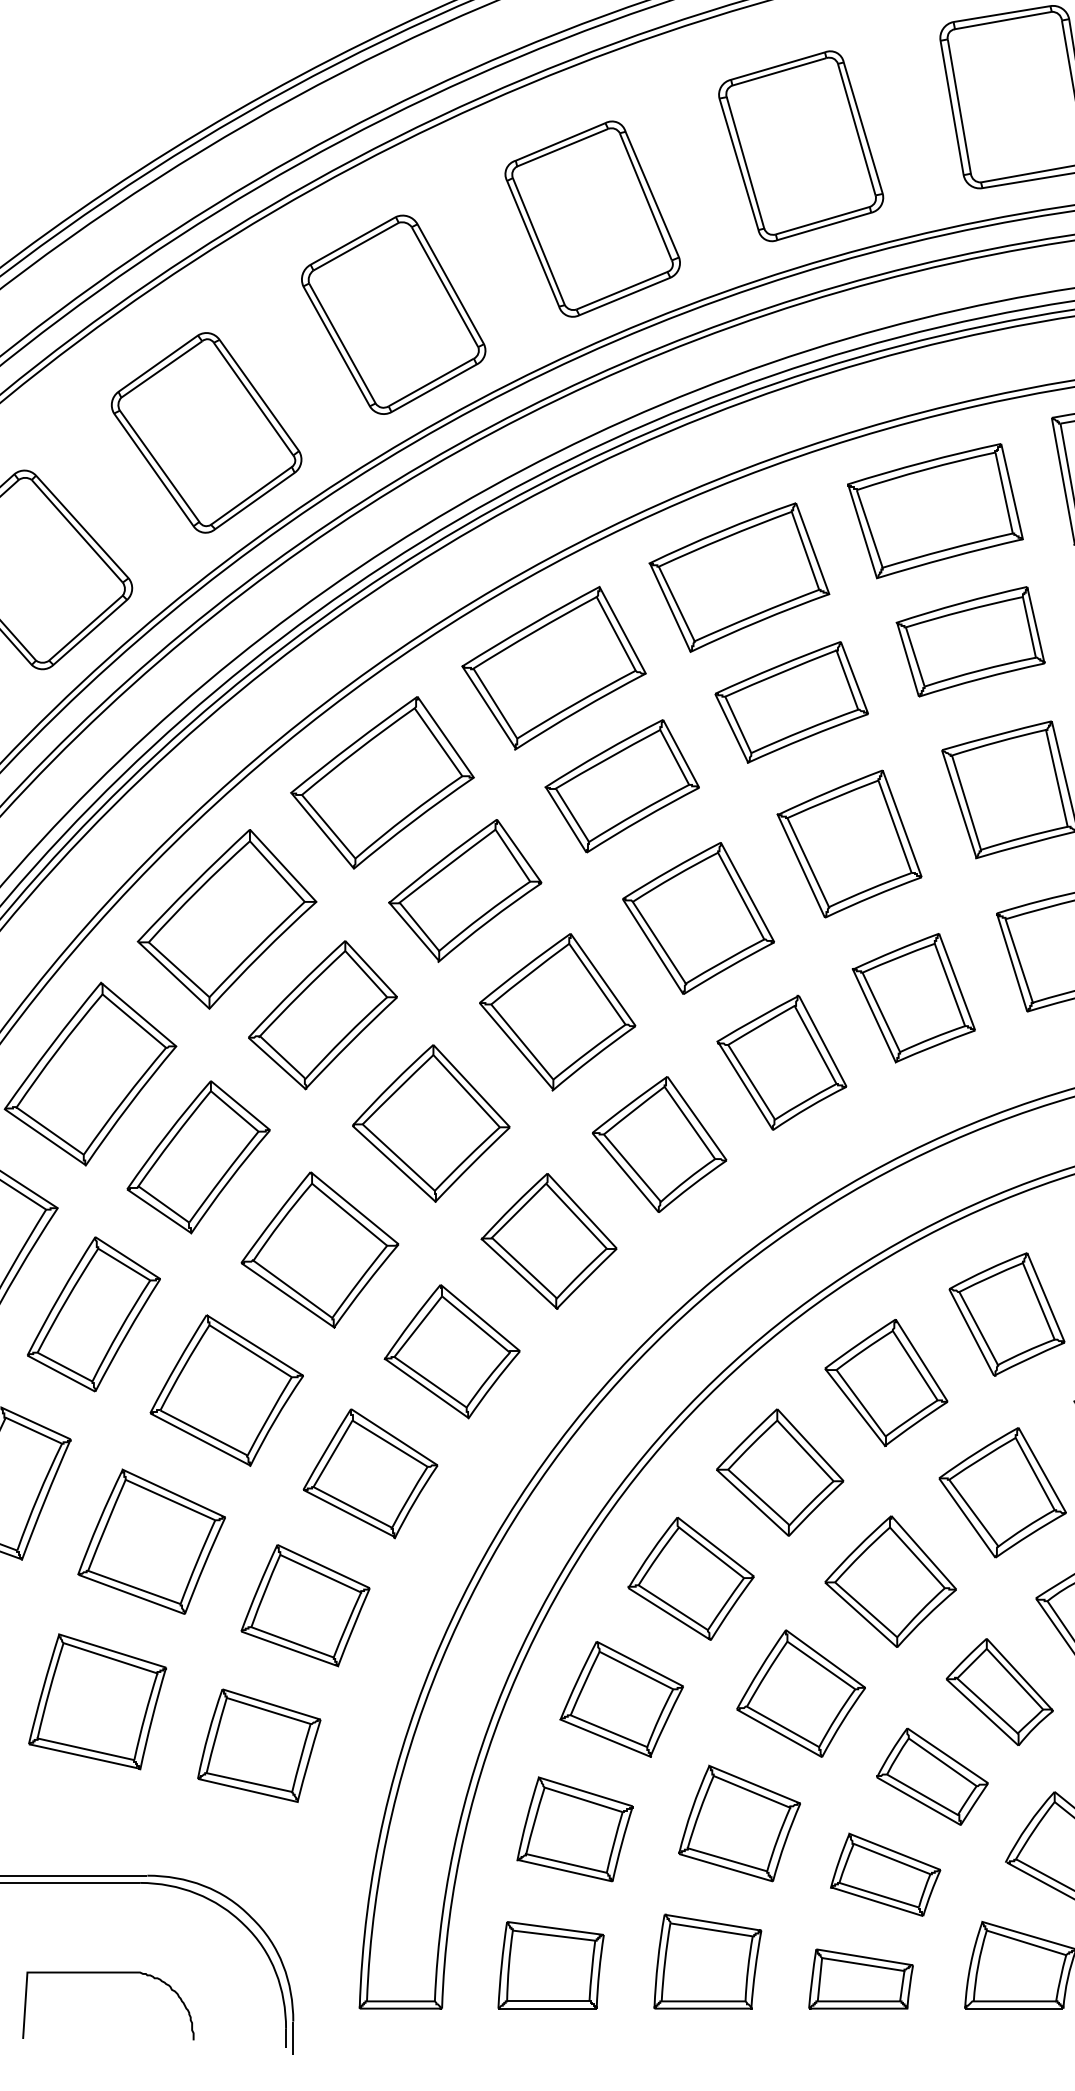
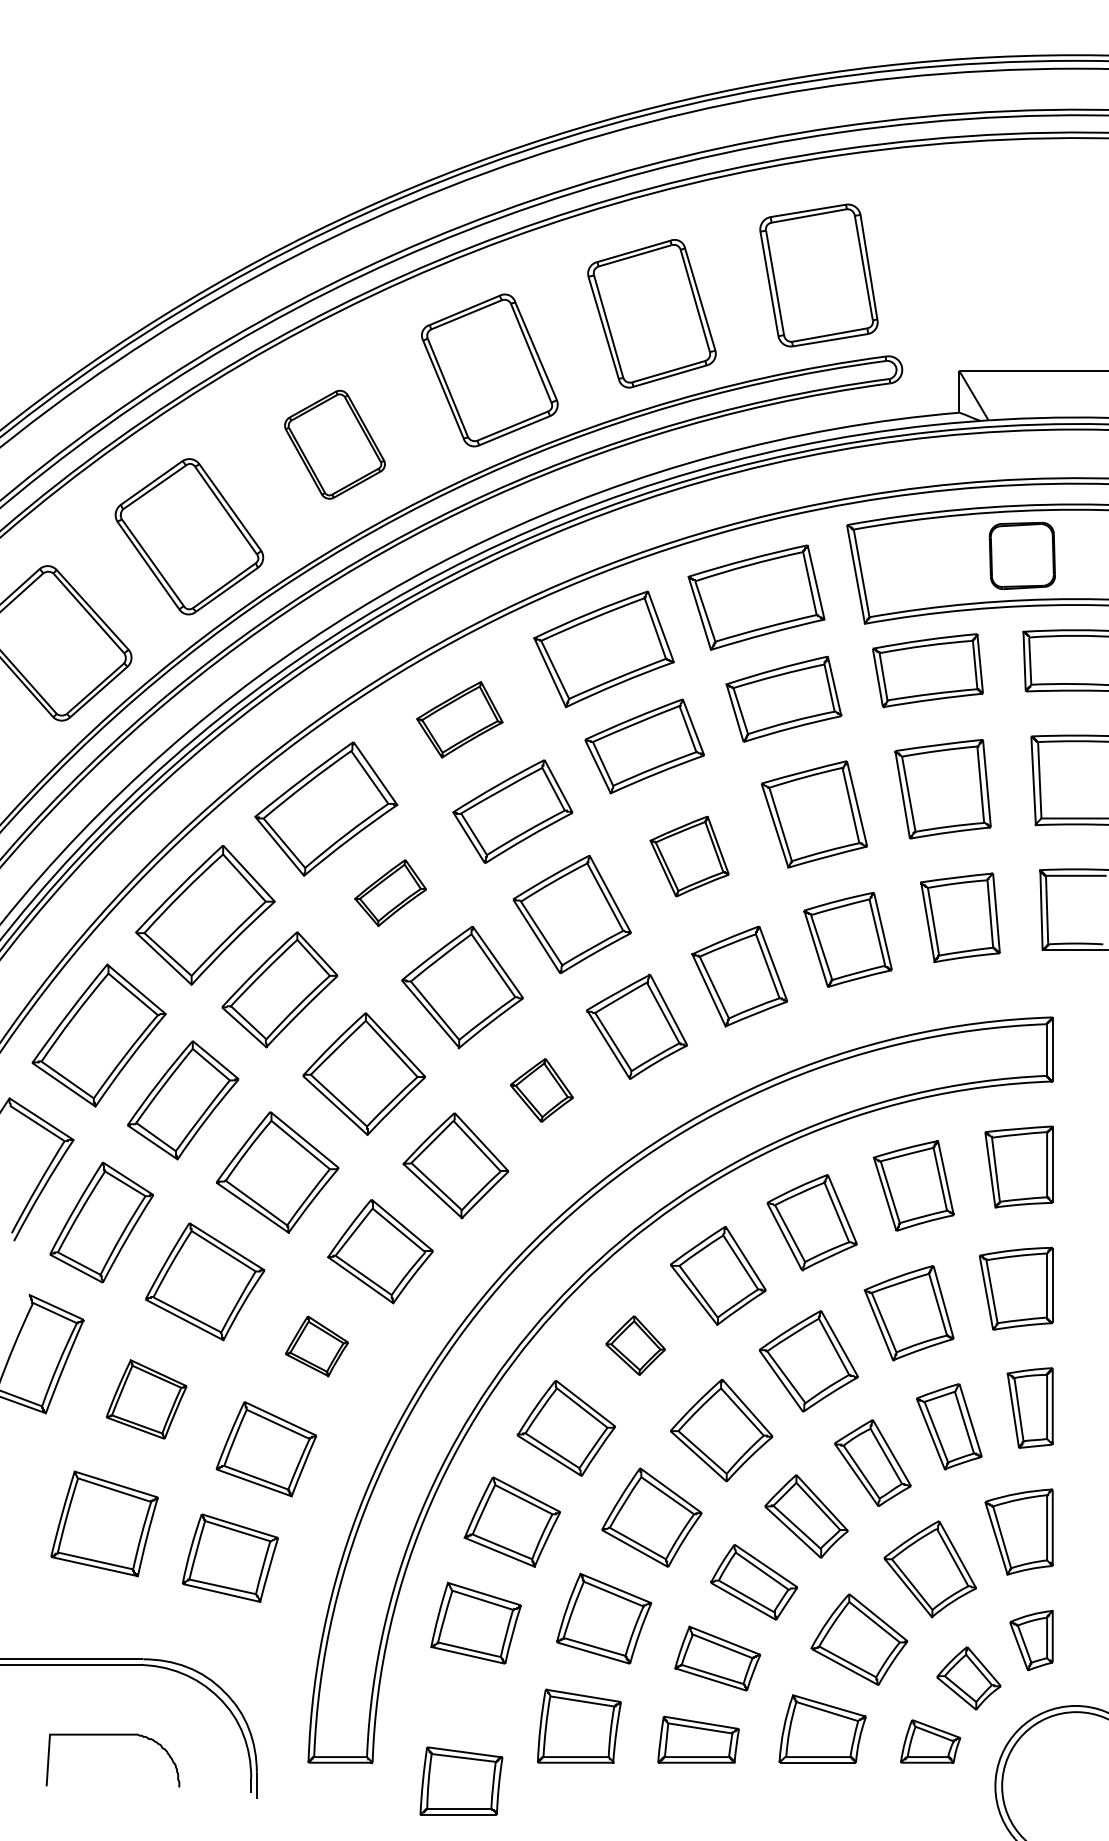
part: (393, 314) -> (334, 444), size x0.7
part: (553, 667) -> (459, 719), size x0.6
part: (849, 843) -> (689, 856), size x0.7
part: (465, 891) -> (390, 893), size x0.6
part: (659, 1144) -> (541, 1090), size x0.6
part: (779, 1472) -> (635, 1345), size x0.6
part: (369, 1473) -> (316, 1346), size x0.6
part: (151, 1541) -> (146, 1399), size x0.7
part: (551, 1964) -> (461, 1780), moved

